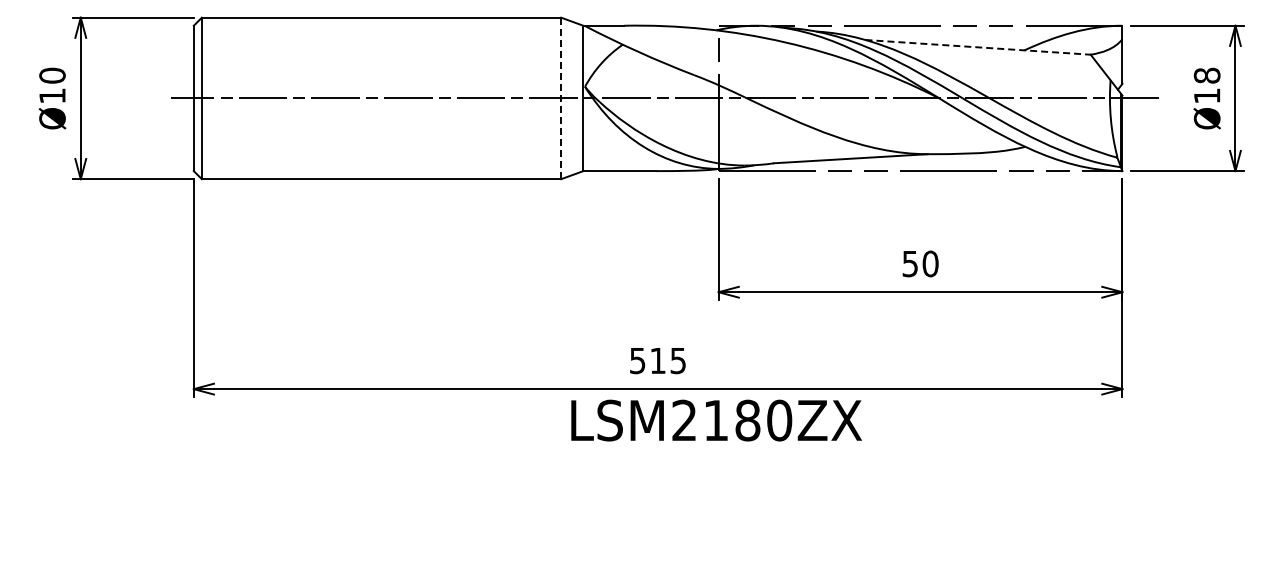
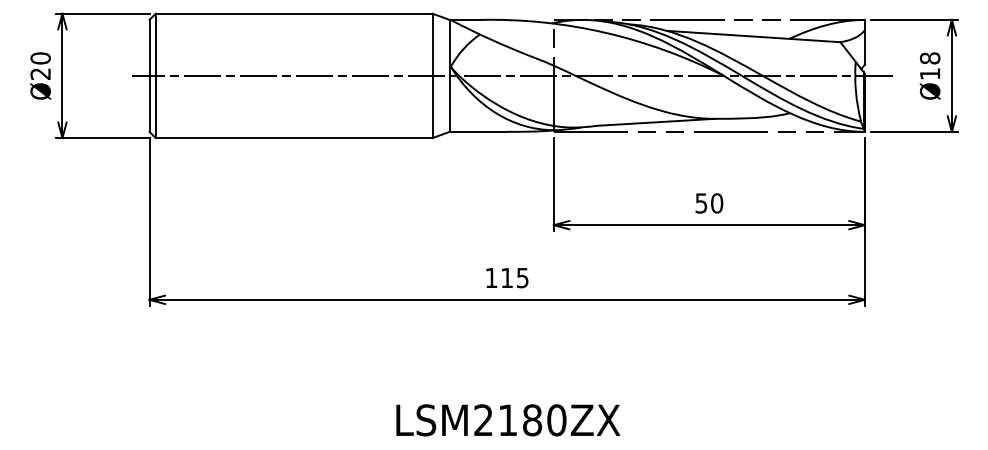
line: (978, 47) -> (753, 36), dashed -> solid
text: (52, 95) -> (40, 73), Ø10 -> Ø20
line: (561, 98) -> (432, 75), dashed -> solid
text: (637, 361) -> (491, 278), 515 -> 115
text: (716, 420) -> (508, 420), moved

